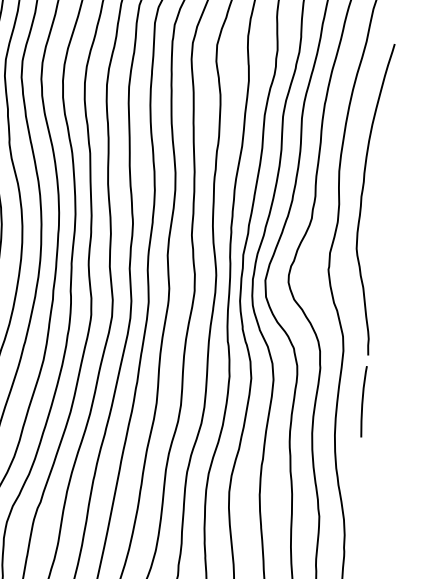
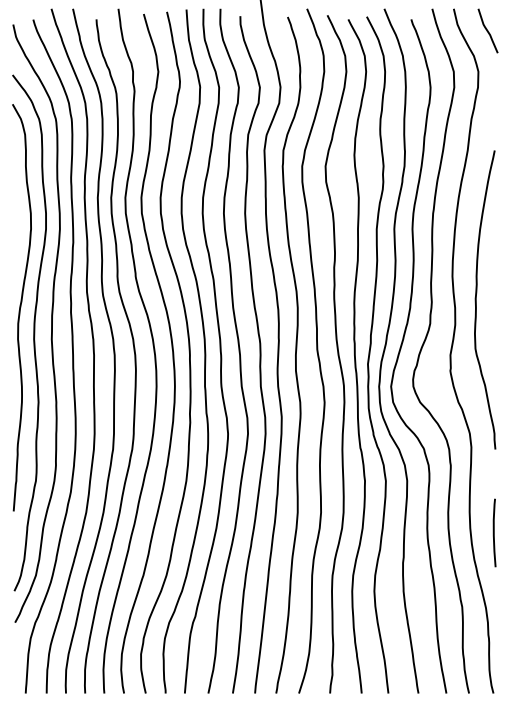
curve: (363, 401) -> (494, 532), moved

